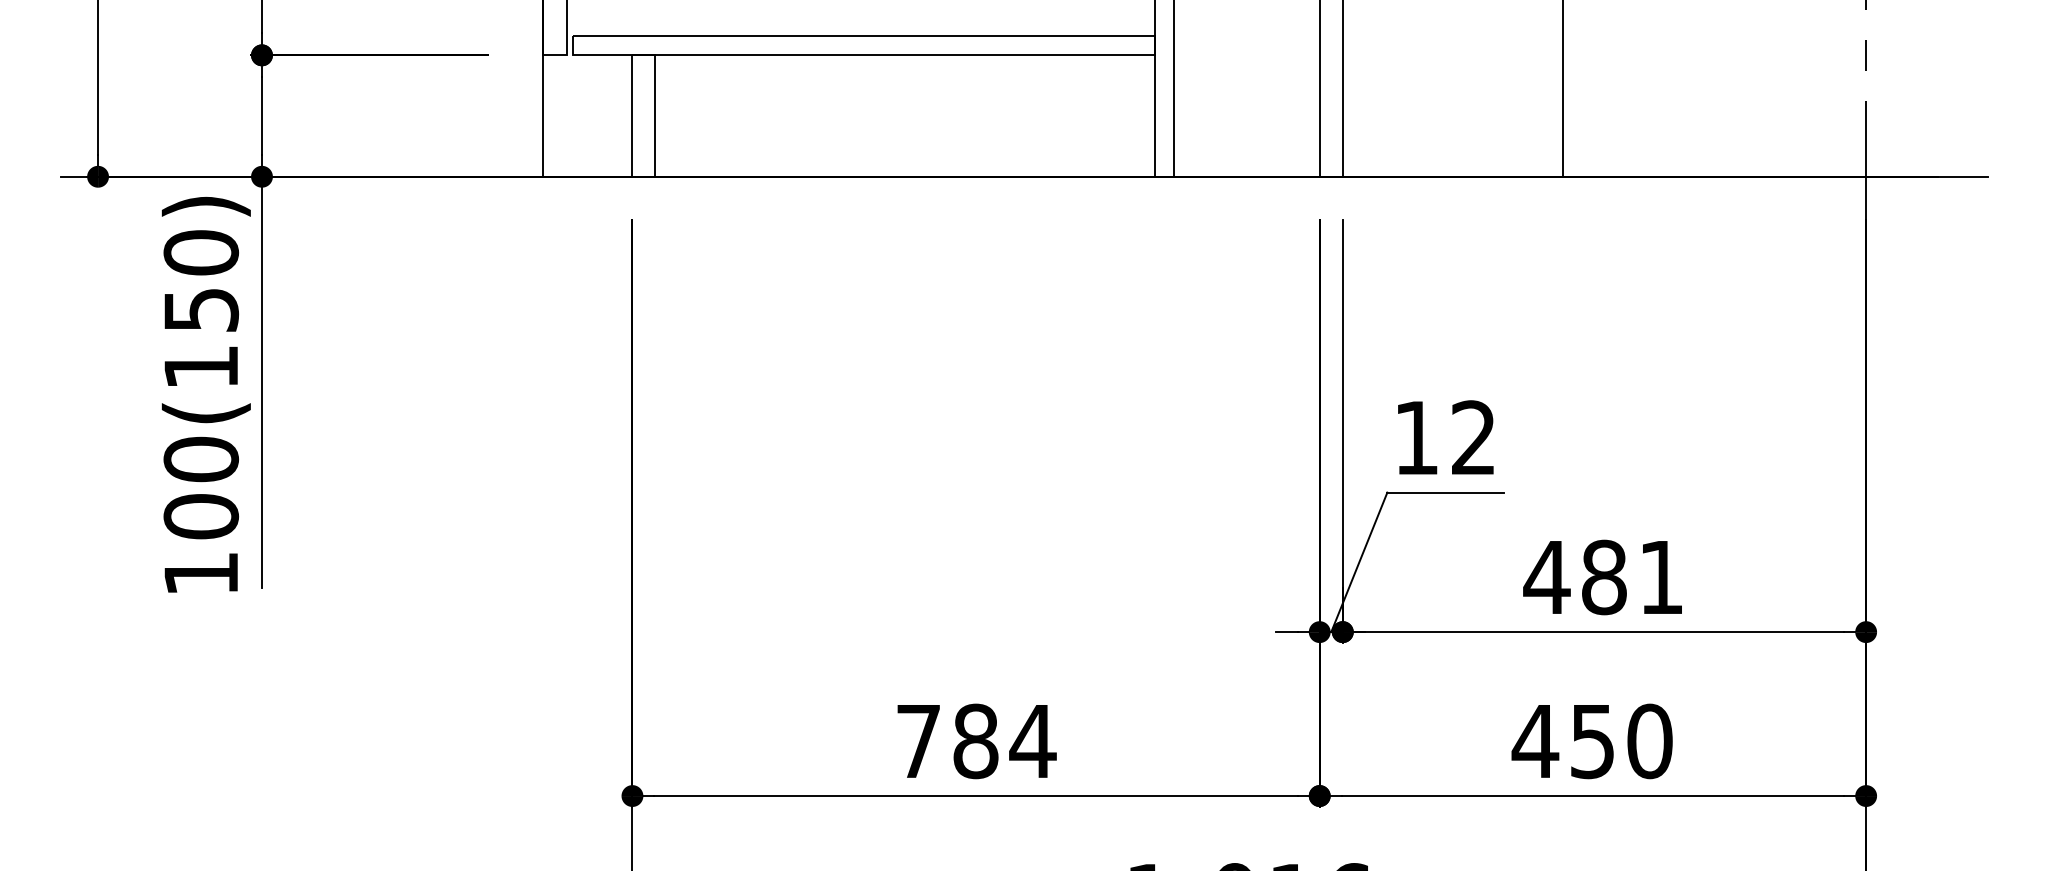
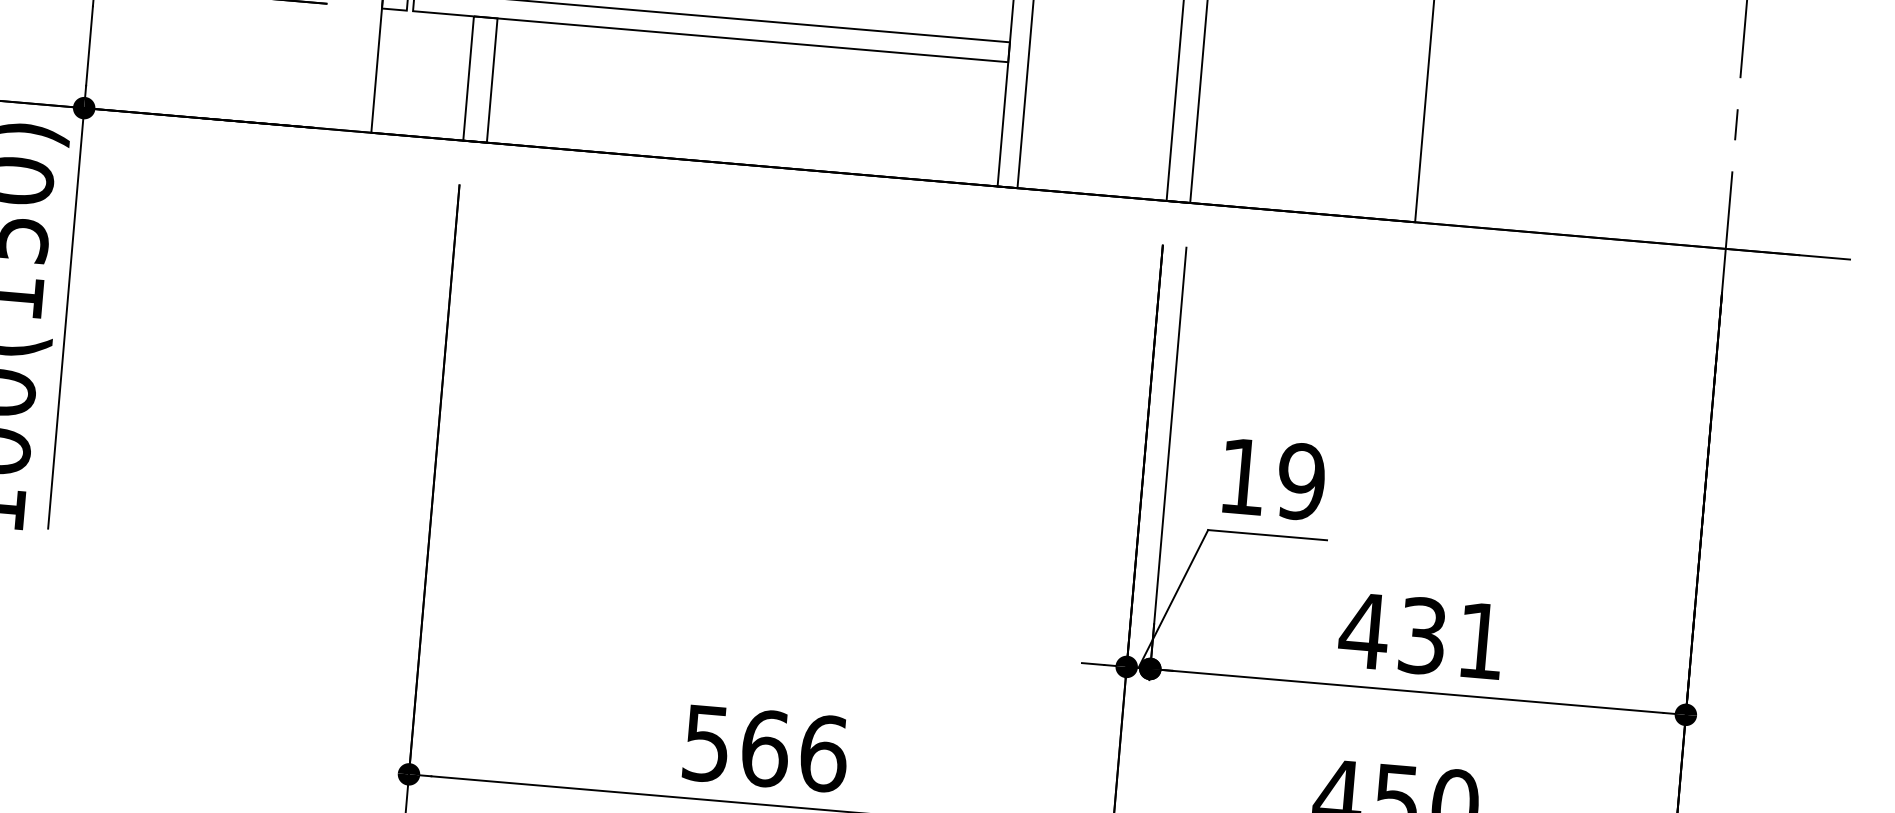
text: (1473, 437) -> (1301, 481), 12 -> 19
text: (1604, 577) -> (1422, 636), 481 -> 431
text: (976, 741) -> (765, 748), 784 -> 566

